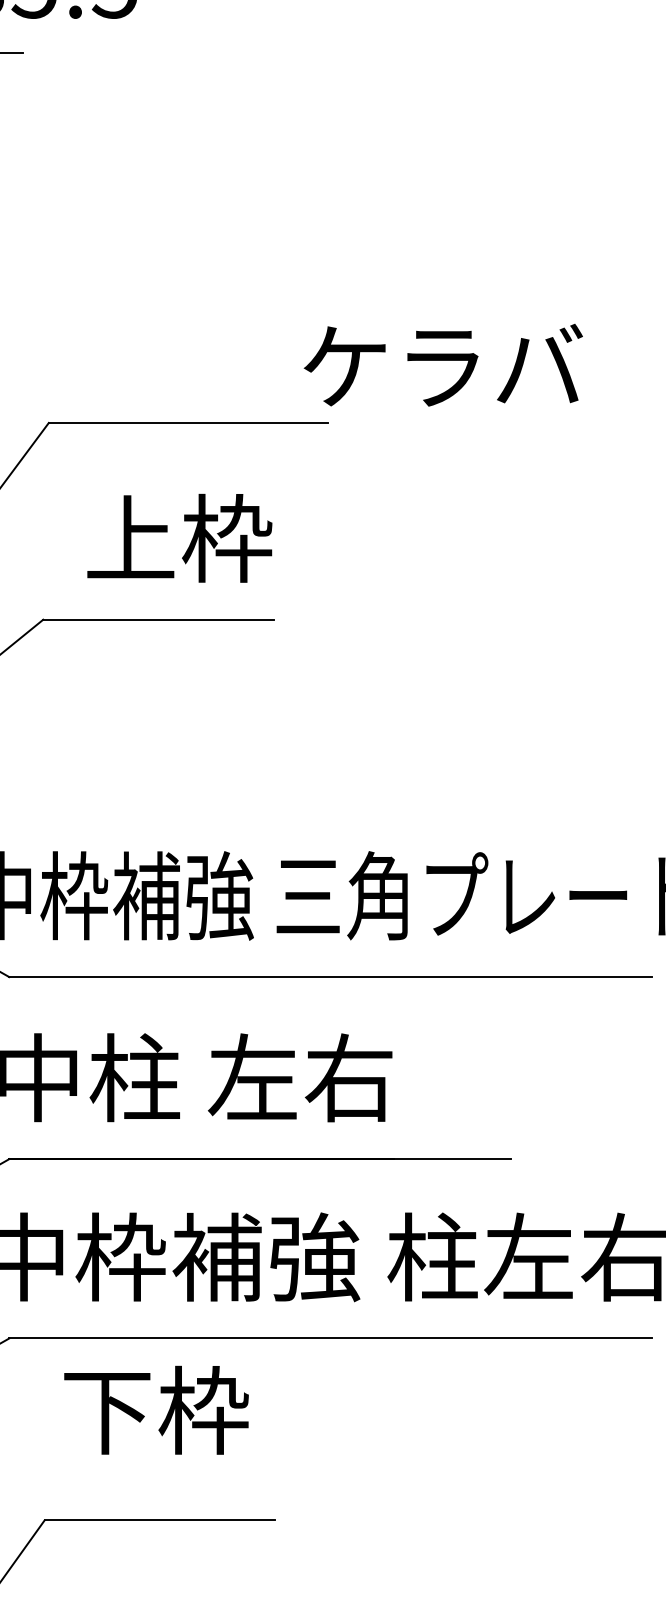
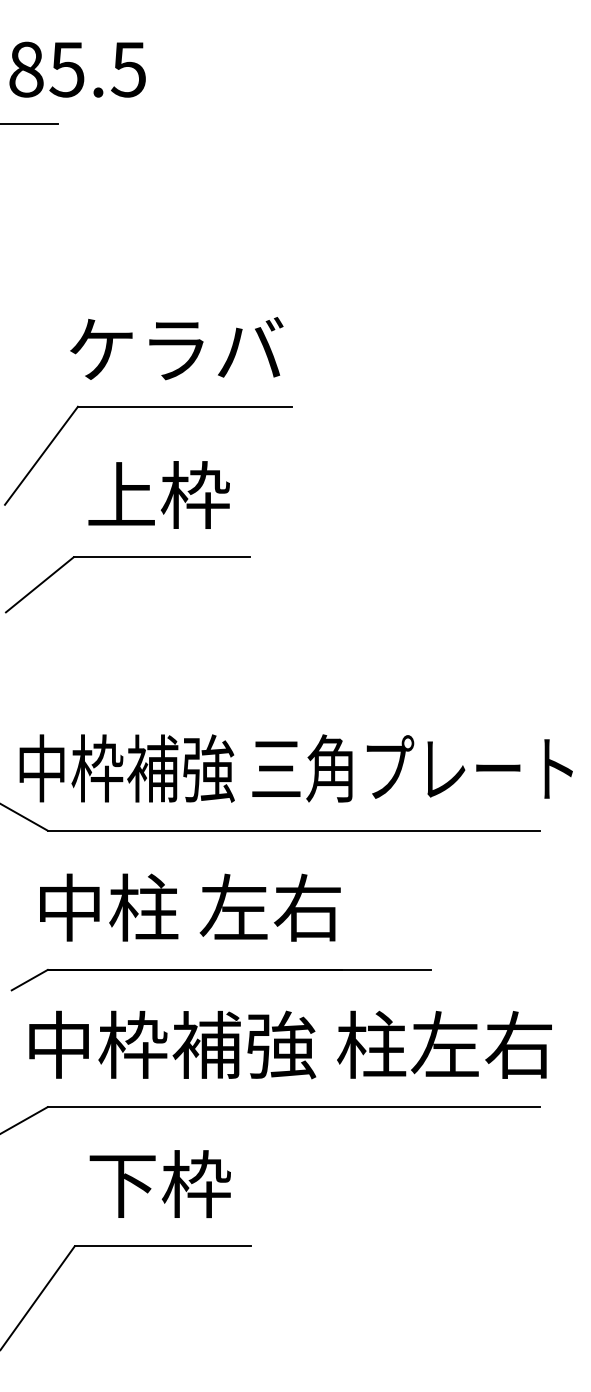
text: (442, 365) -> (176, 348), moved
text: (178, 537) -> (158, 494), moved
text: (155, 1410) -> (159, 1184), moved

